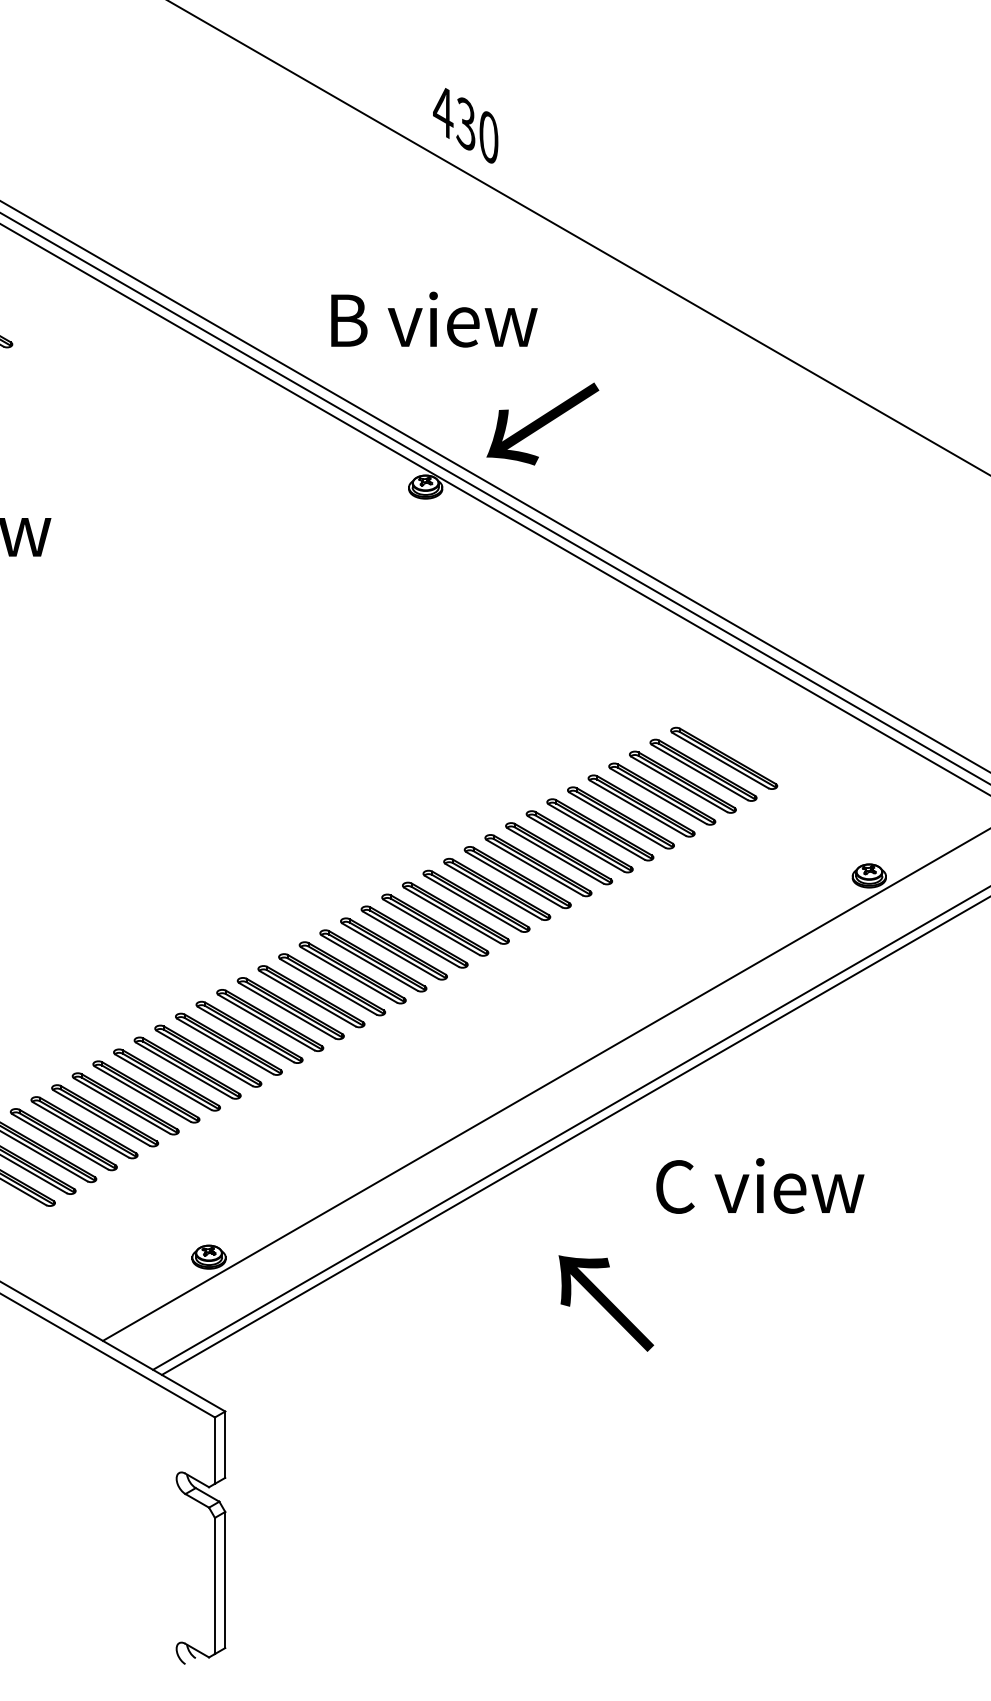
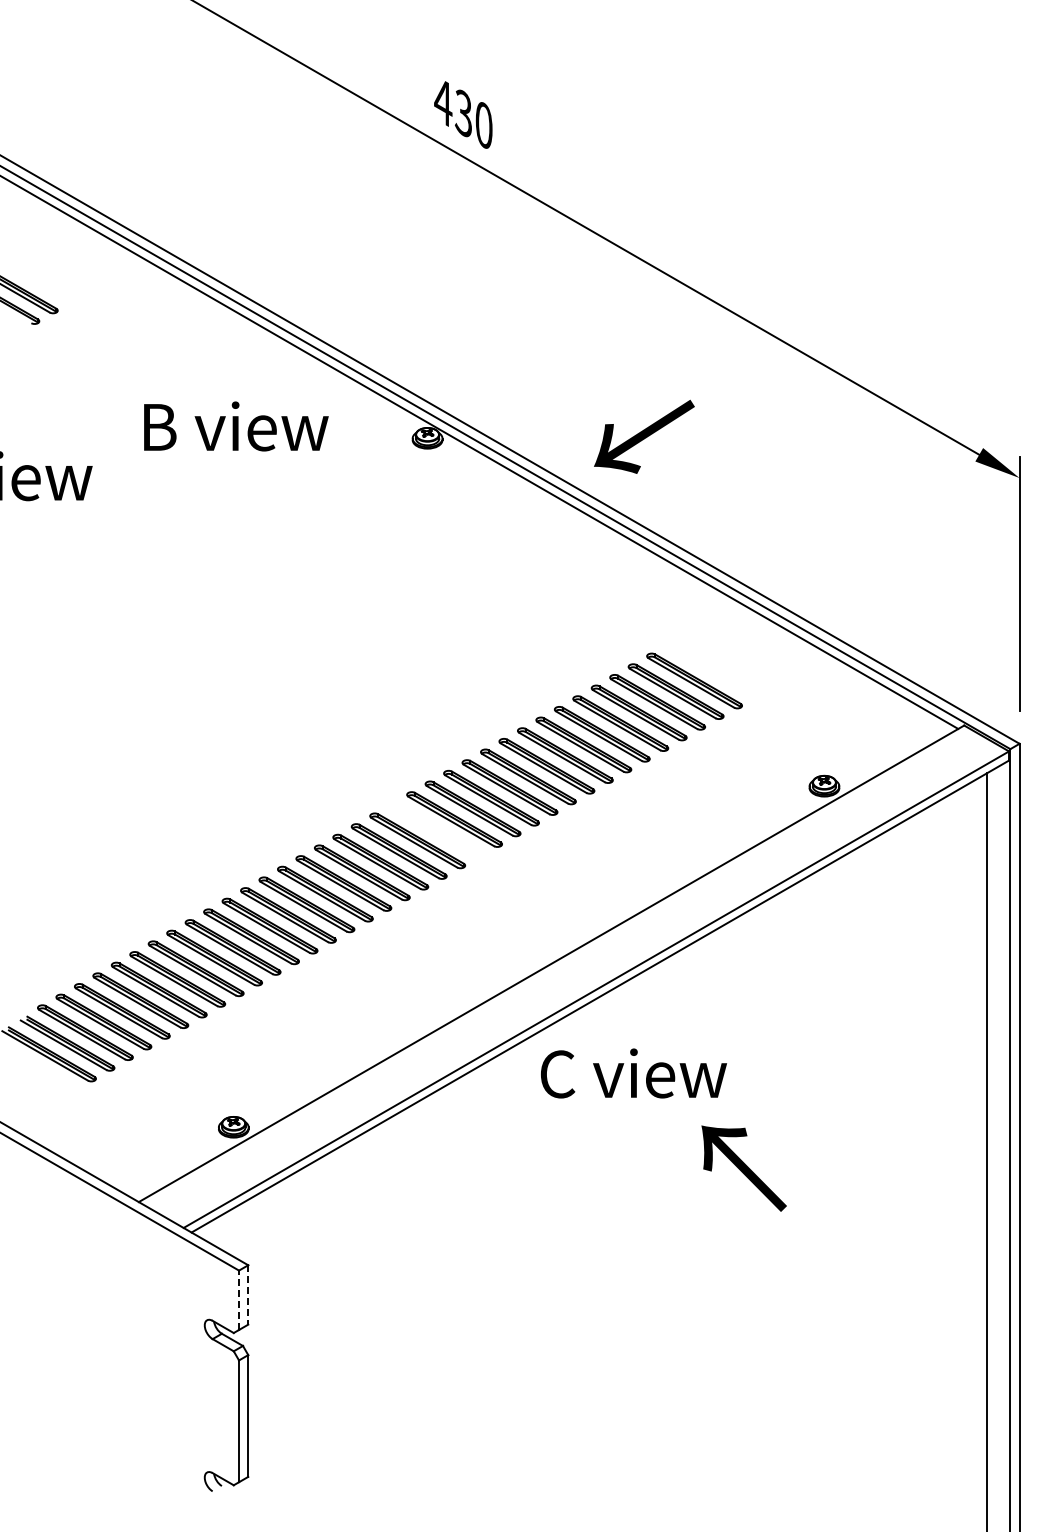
text: (434, 319) -> (236, 426), moved
text: (542, 423) -> (644, 436), moved
part: (434, 924) -> (435, 829), removed
text: (759, 1185) -> (633, 1073), moved
text: (605, 1303) -> (743, 1168), moved
line: (225, 1444) -> (248, 1294), solid -> dashed
line: (215, 1450) -> (239, 1300), solid -> dashed

